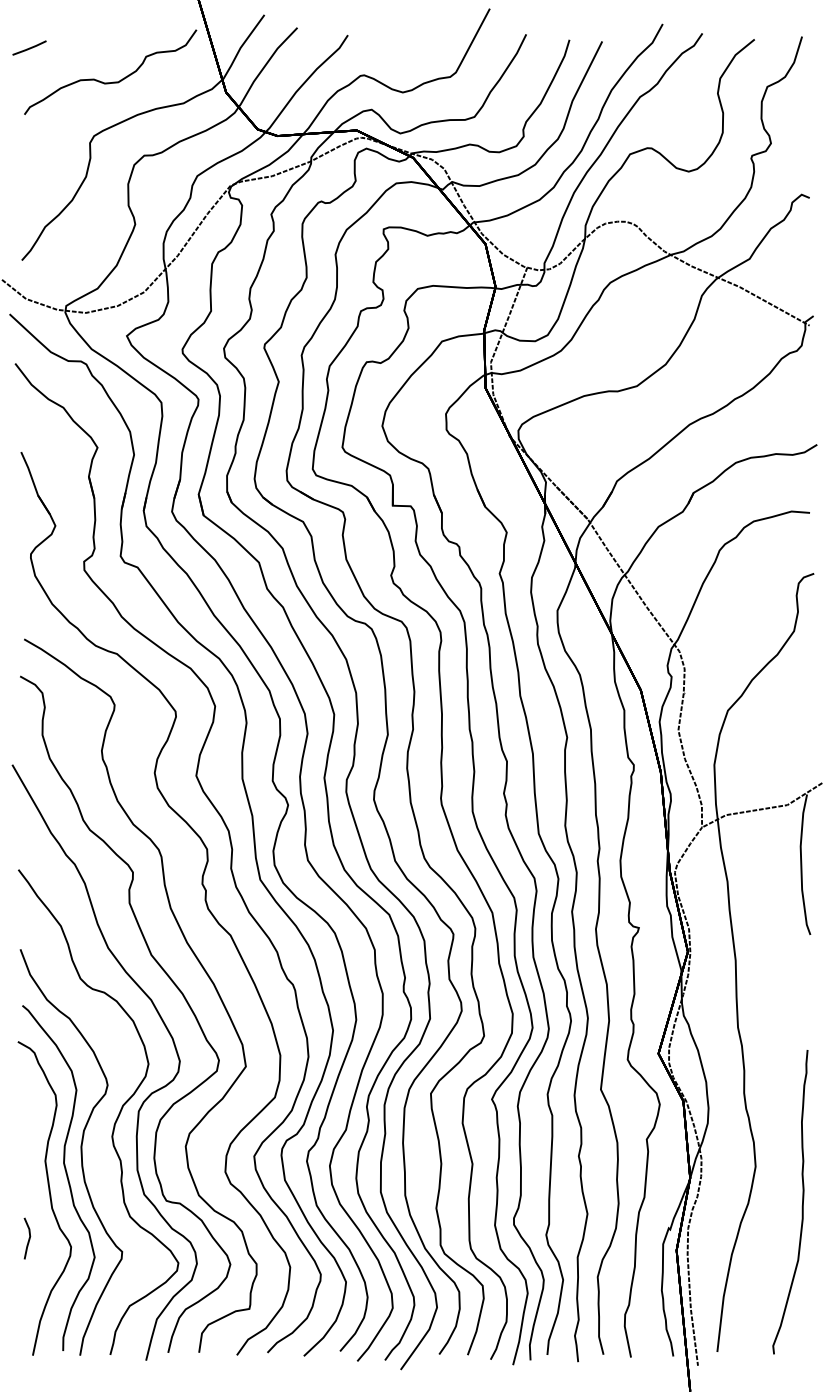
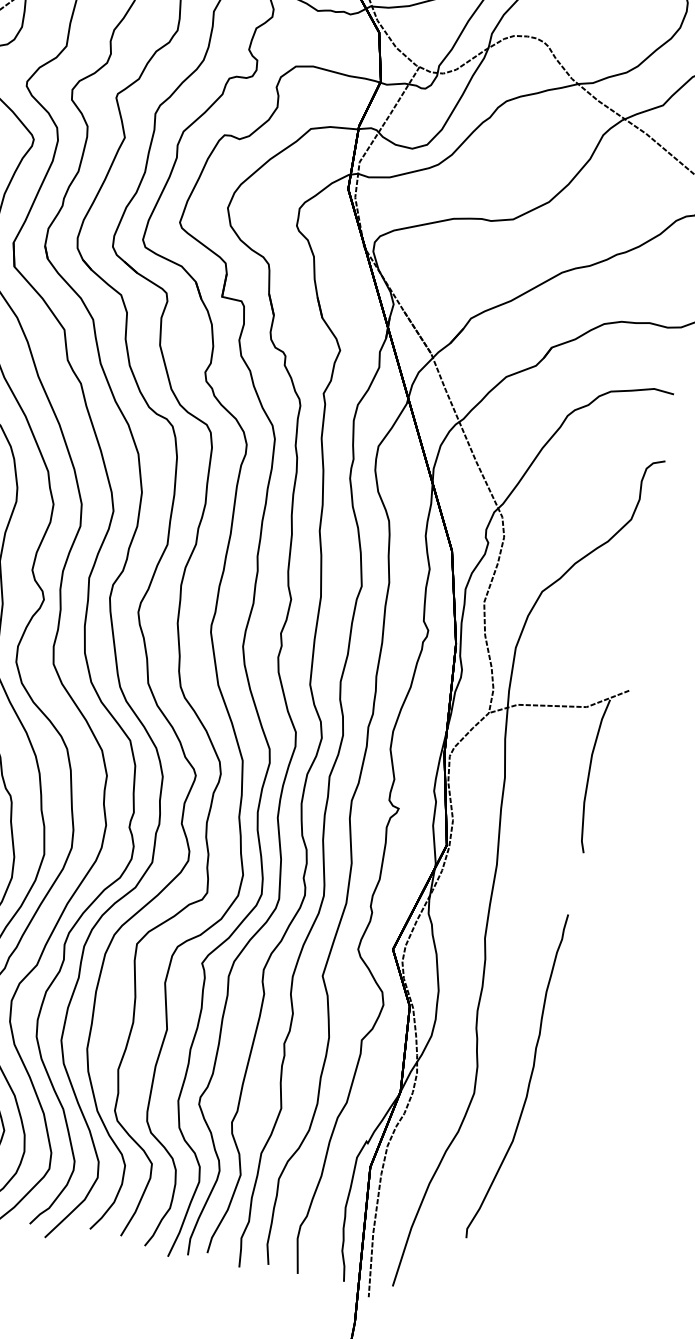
curve: (801, 1206) -> (527, 1083), moved

